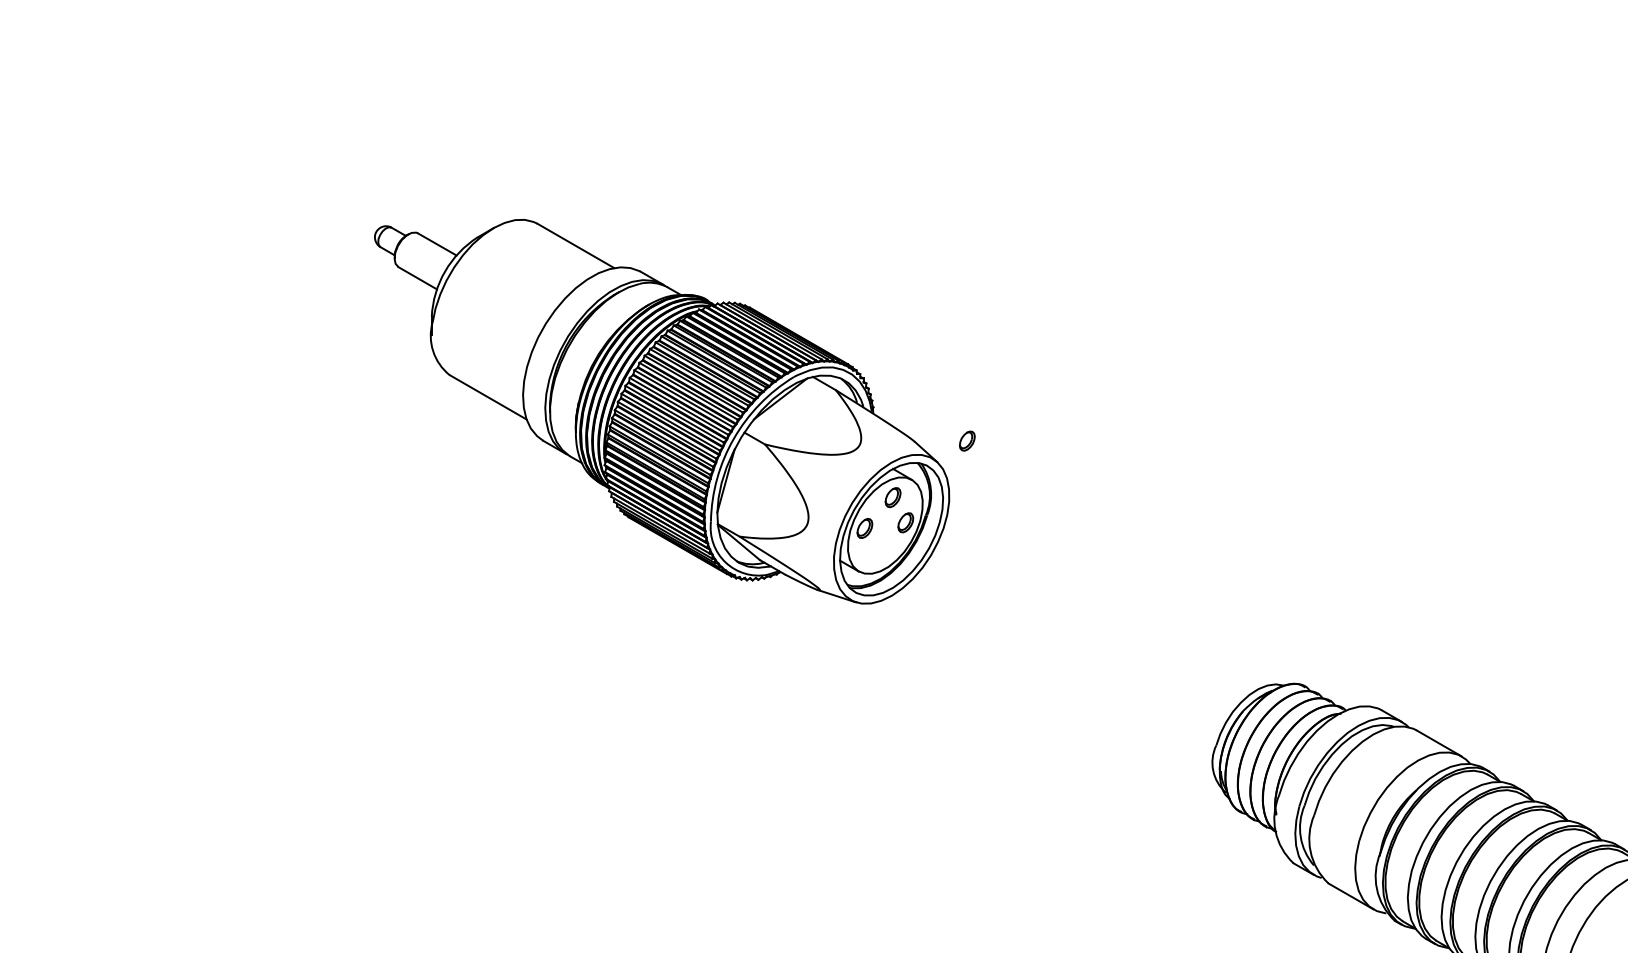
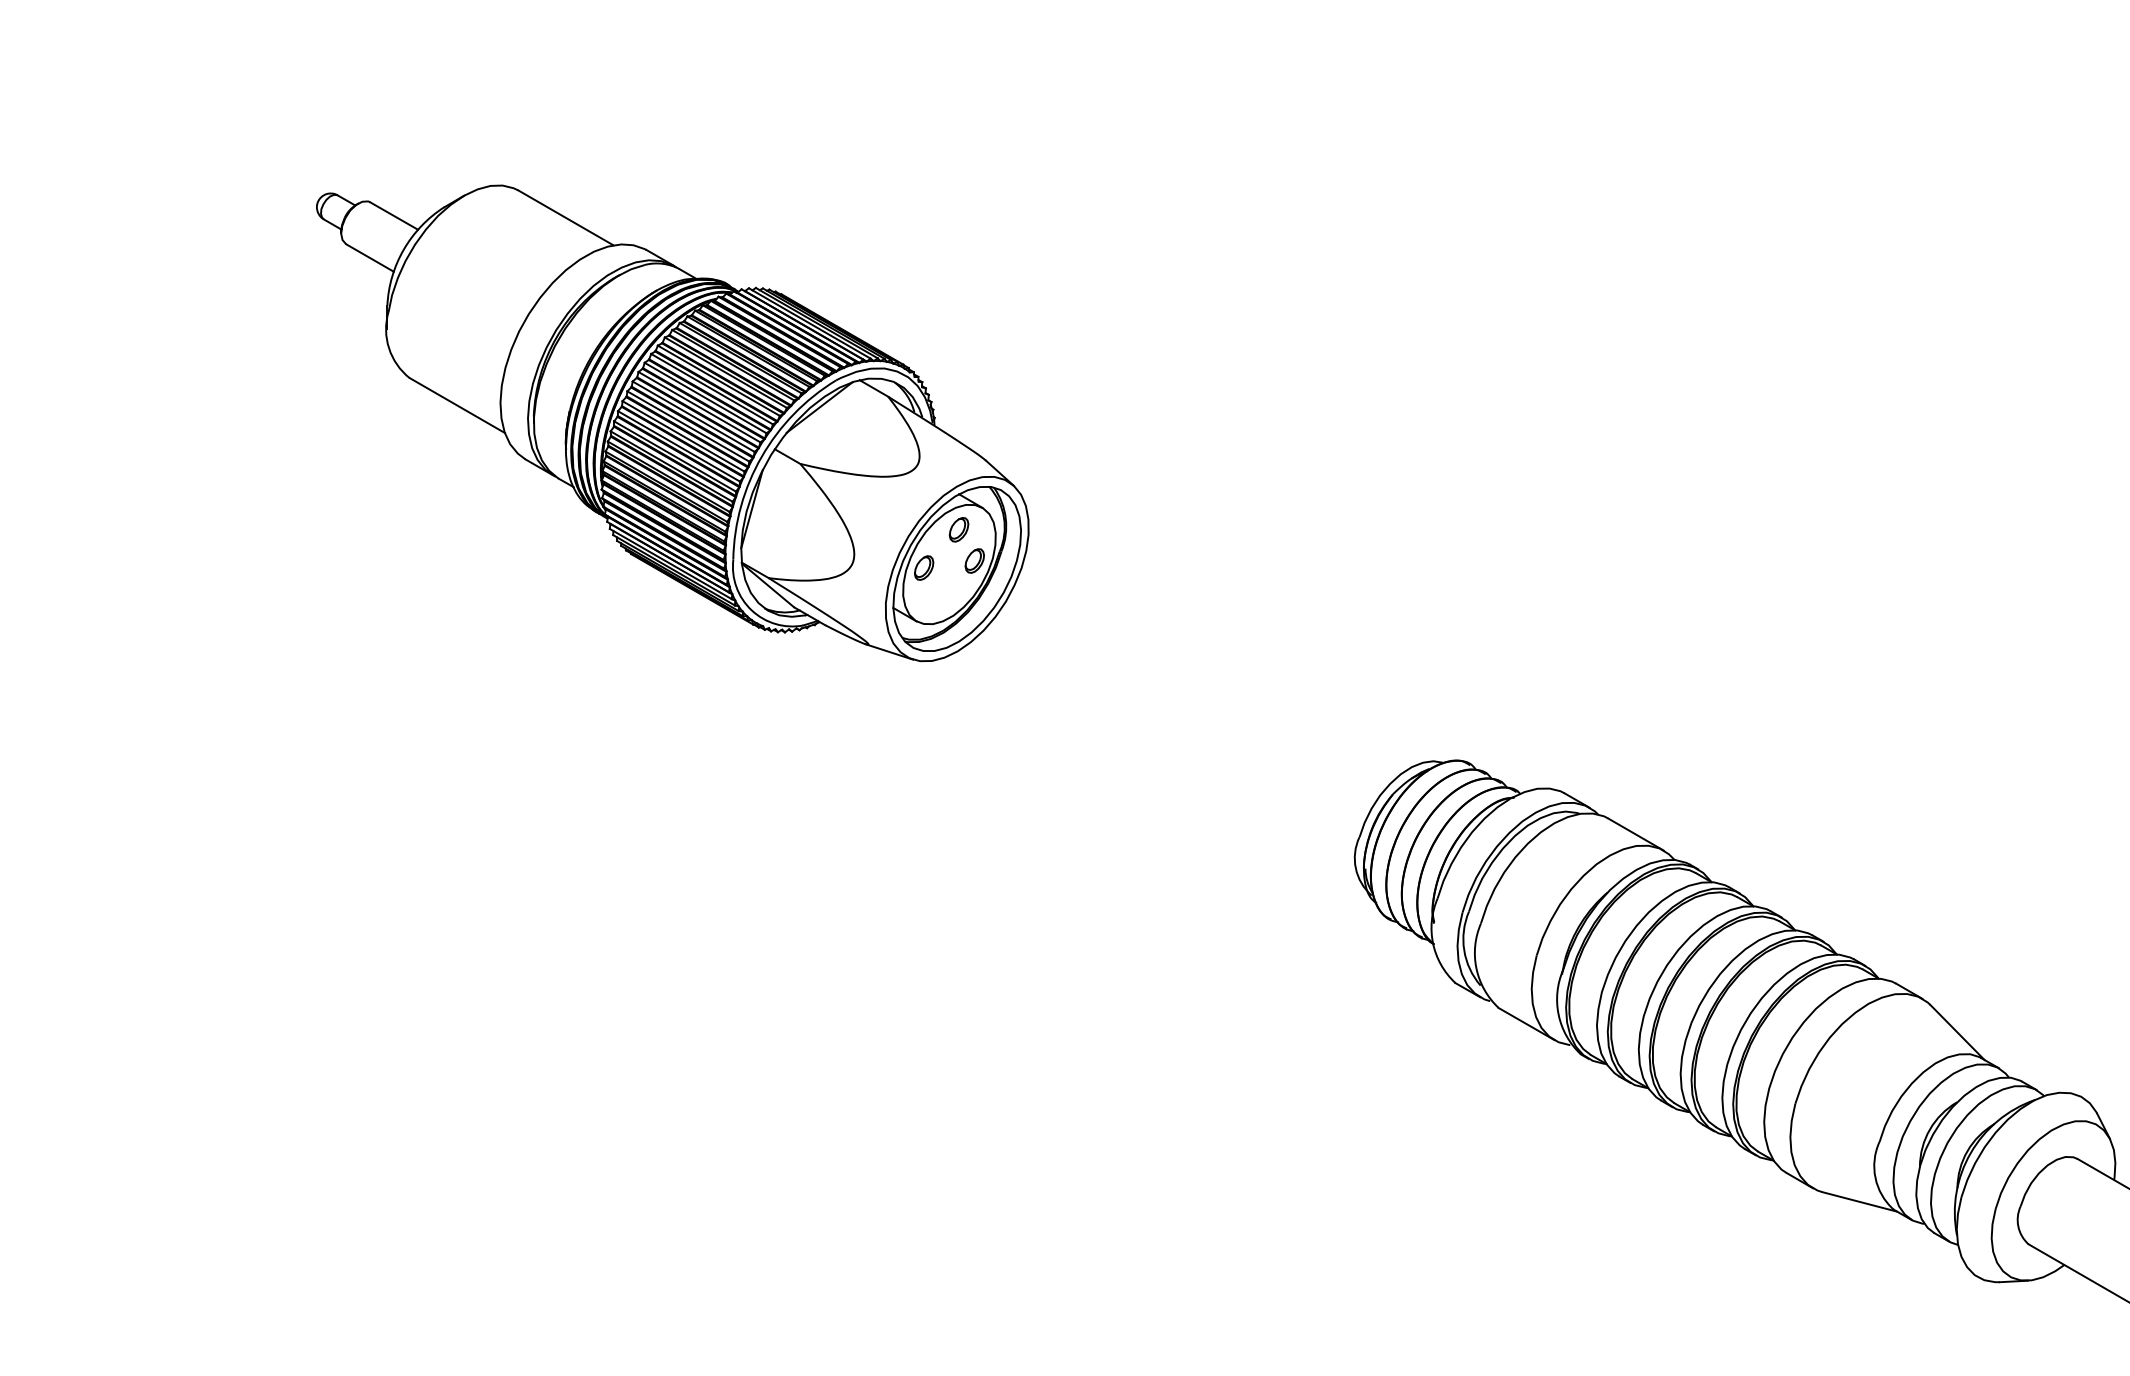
part: (966, 440) -> (1050, 459), removed

